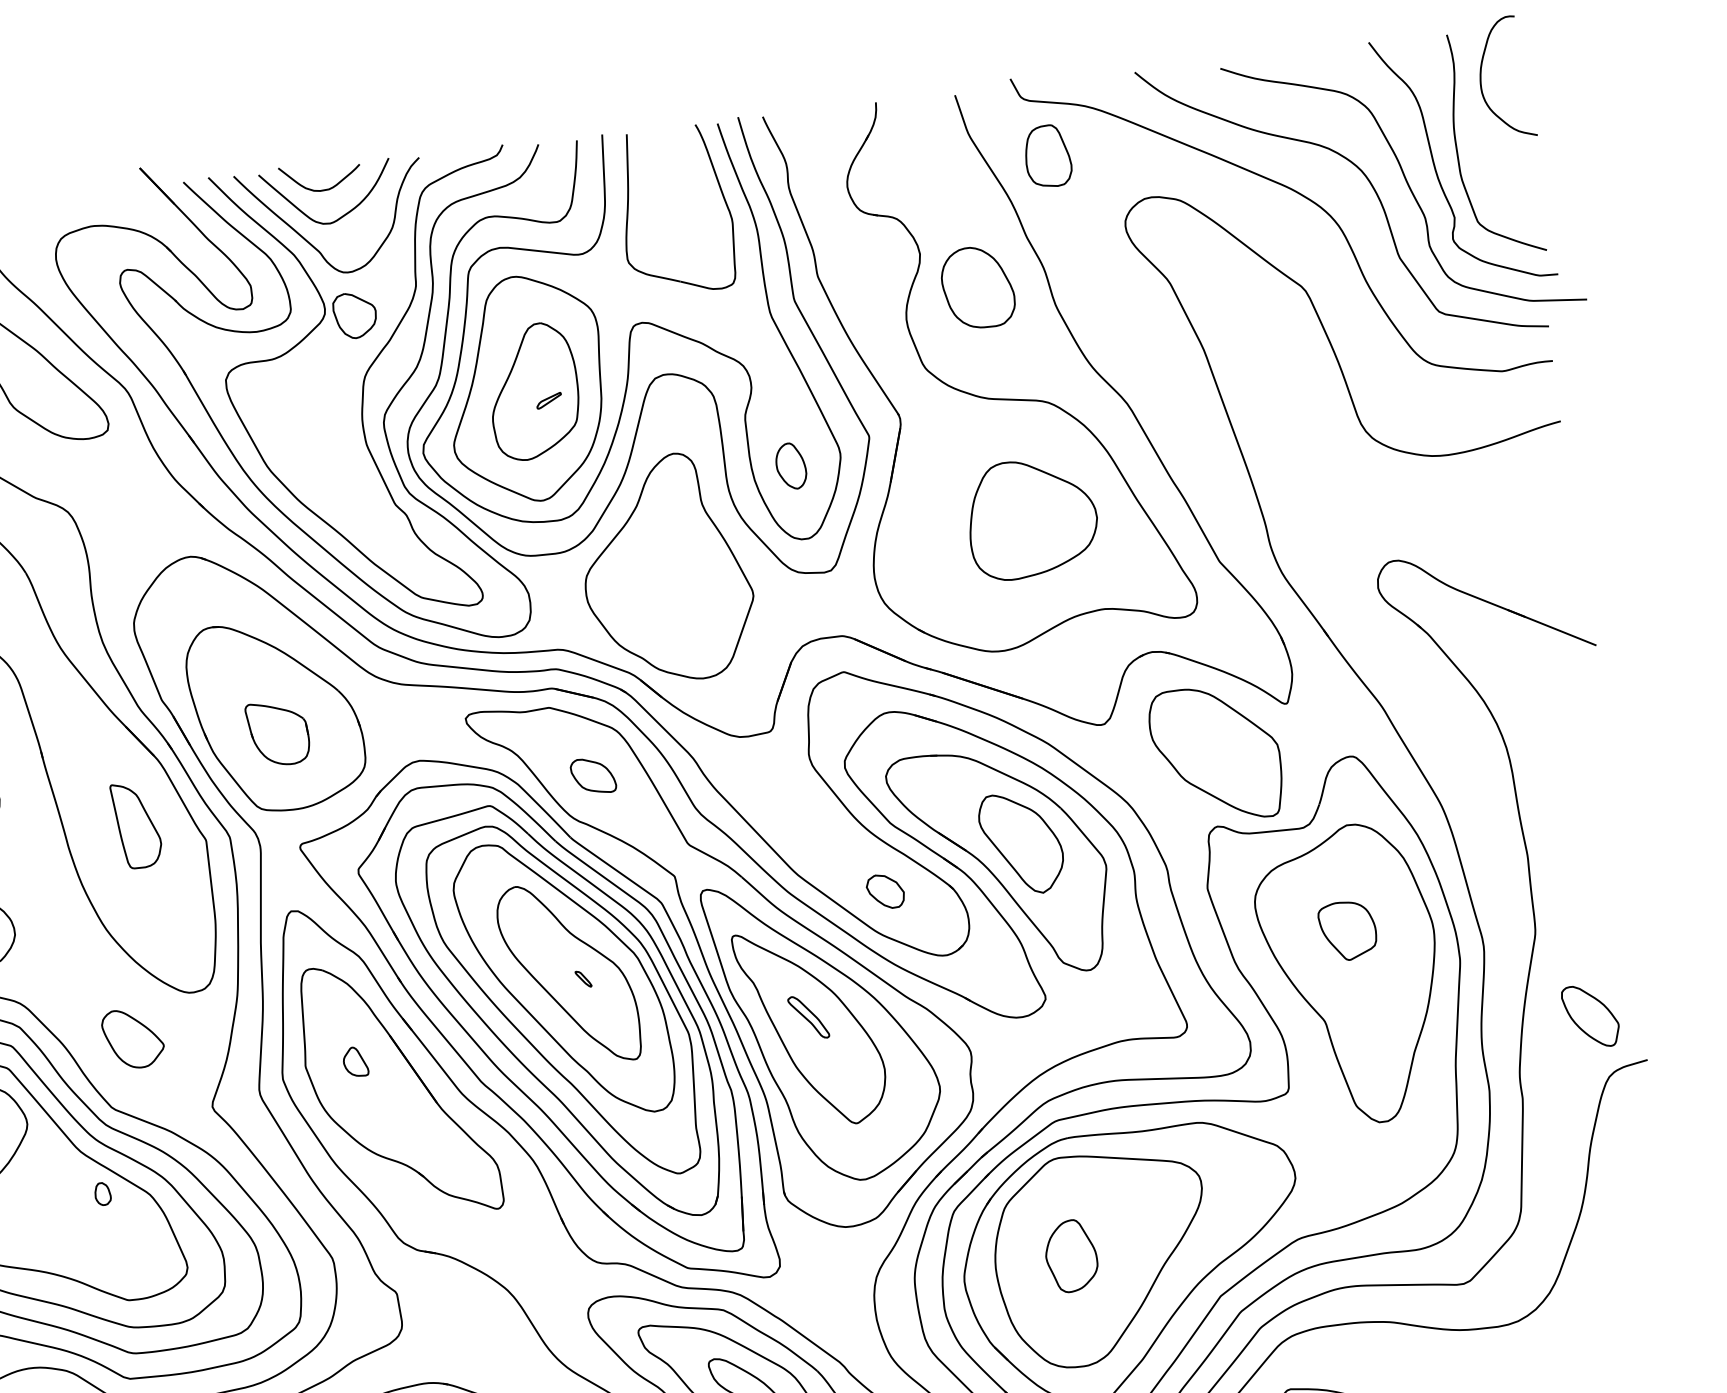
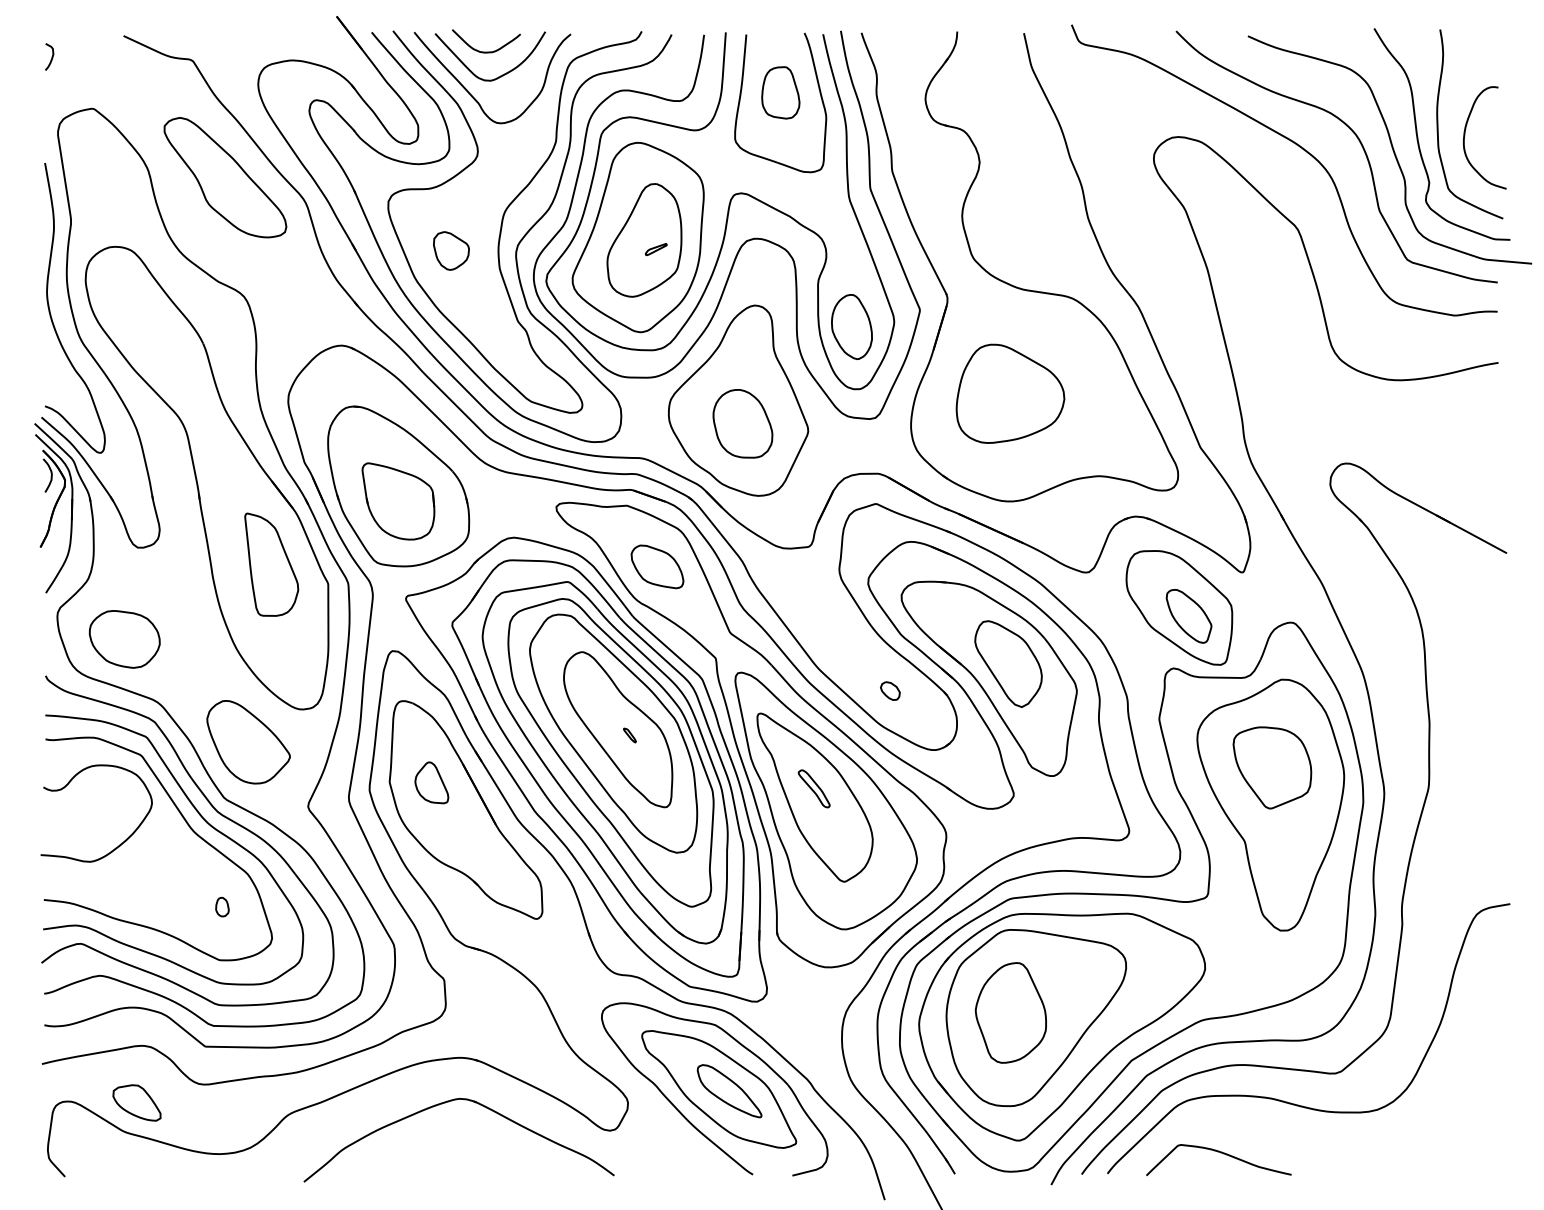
curve: (1482, 78) -> (1465, 136), moved
part: (1047, 155) -> (780, 92), moved
part: (977, 287) -> (742, 423), moved
part: (355, 314) -> (451, 250), moved
part: (790, 466) -> (851, 327), size x1.67
part: (1032, 518) -> (1010, 393), moved
part: (278, 733) -> (398, 501), size x1.43
part: (593, 775) -> (657, 566), size x1.43
part: (136, 825) -> (271, 564), size x1.43
part: (885, 890) -> (890, 690), size x0.62
part: (1347, 930) -> (1272, 767), size x1.67
part: (1590, 1016) -> (1188, 616), moved
part: (133, 1038) -> (248, 742), size x1.67
part: (355, 1061) -> (431, 782), size x1.67
part: (103, 1194) -> (222, 907), moved
part: (1071, 1255) -> (1010, 1012), size x1.67

